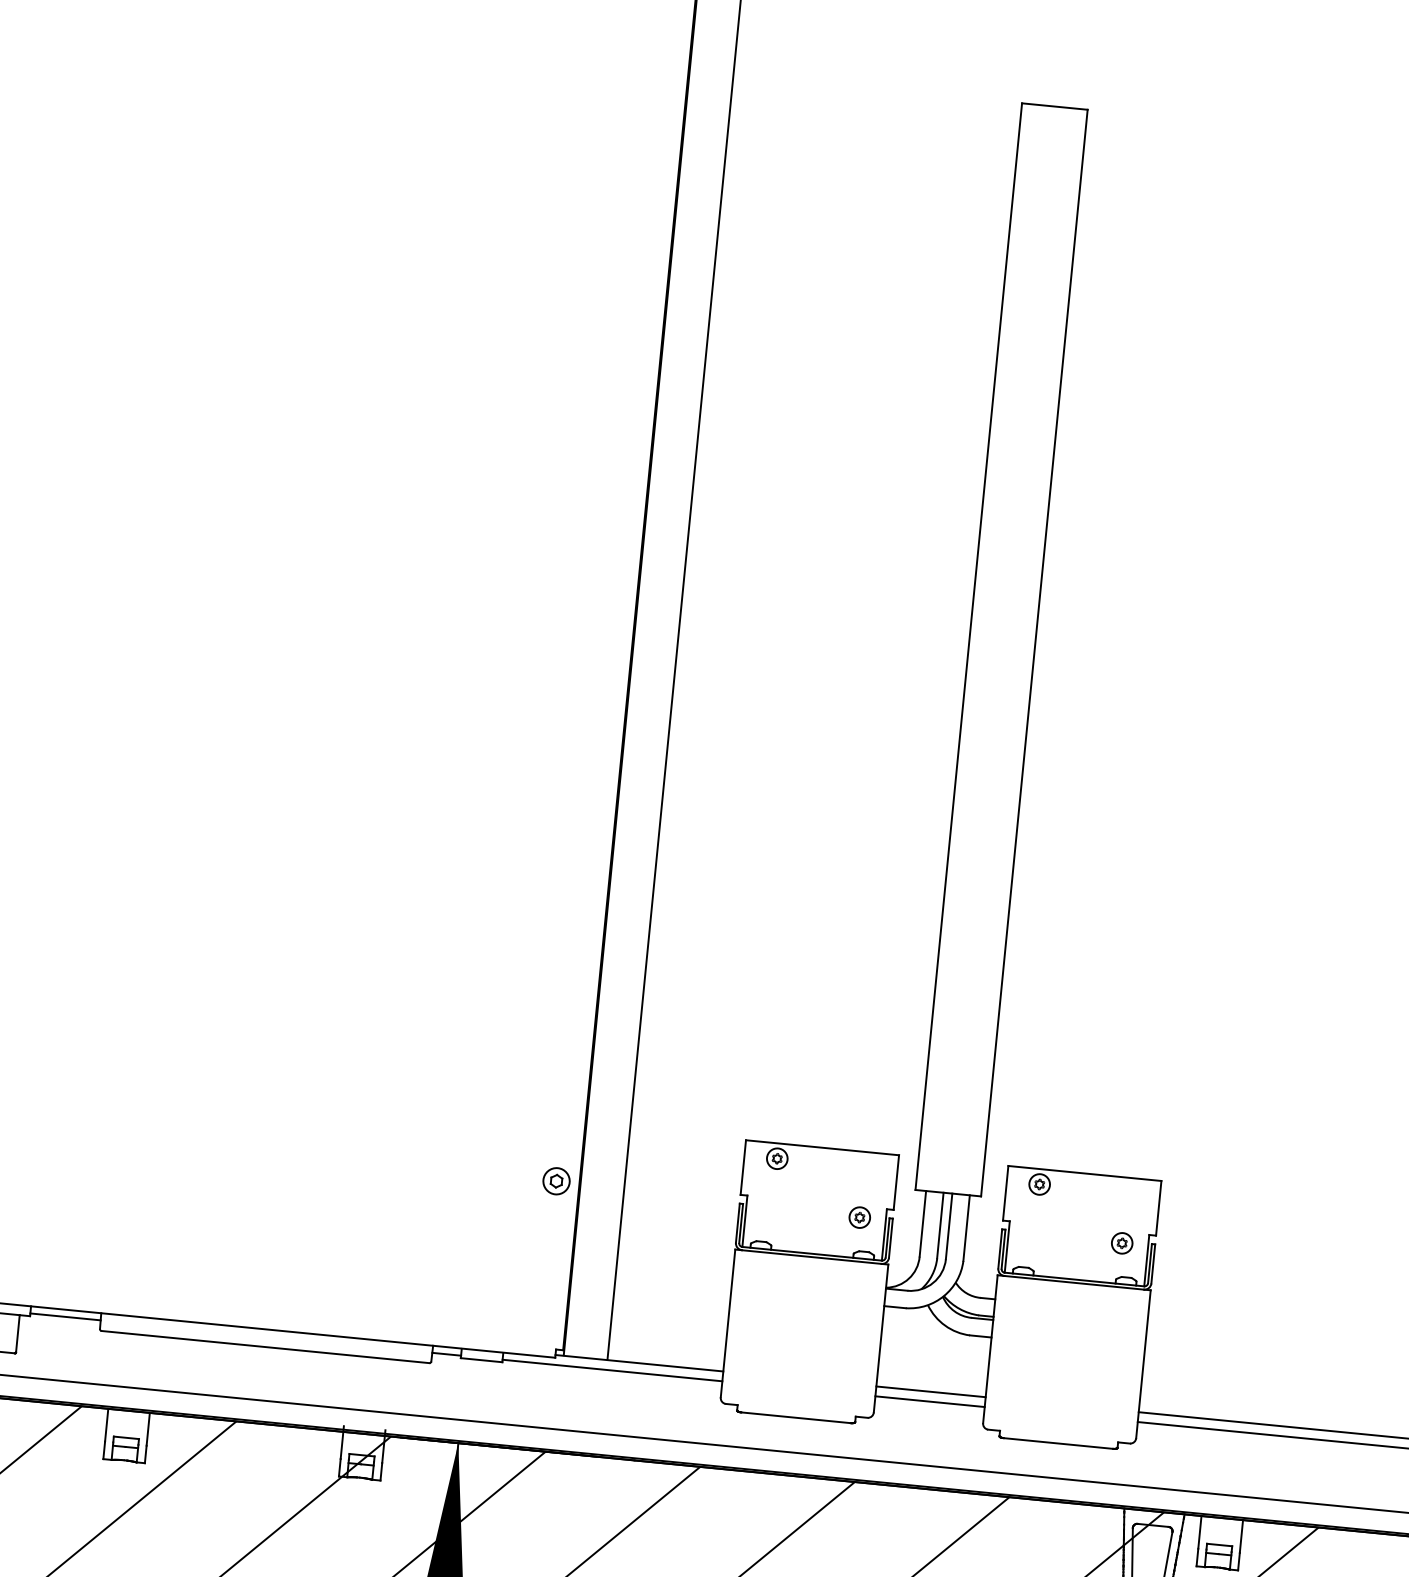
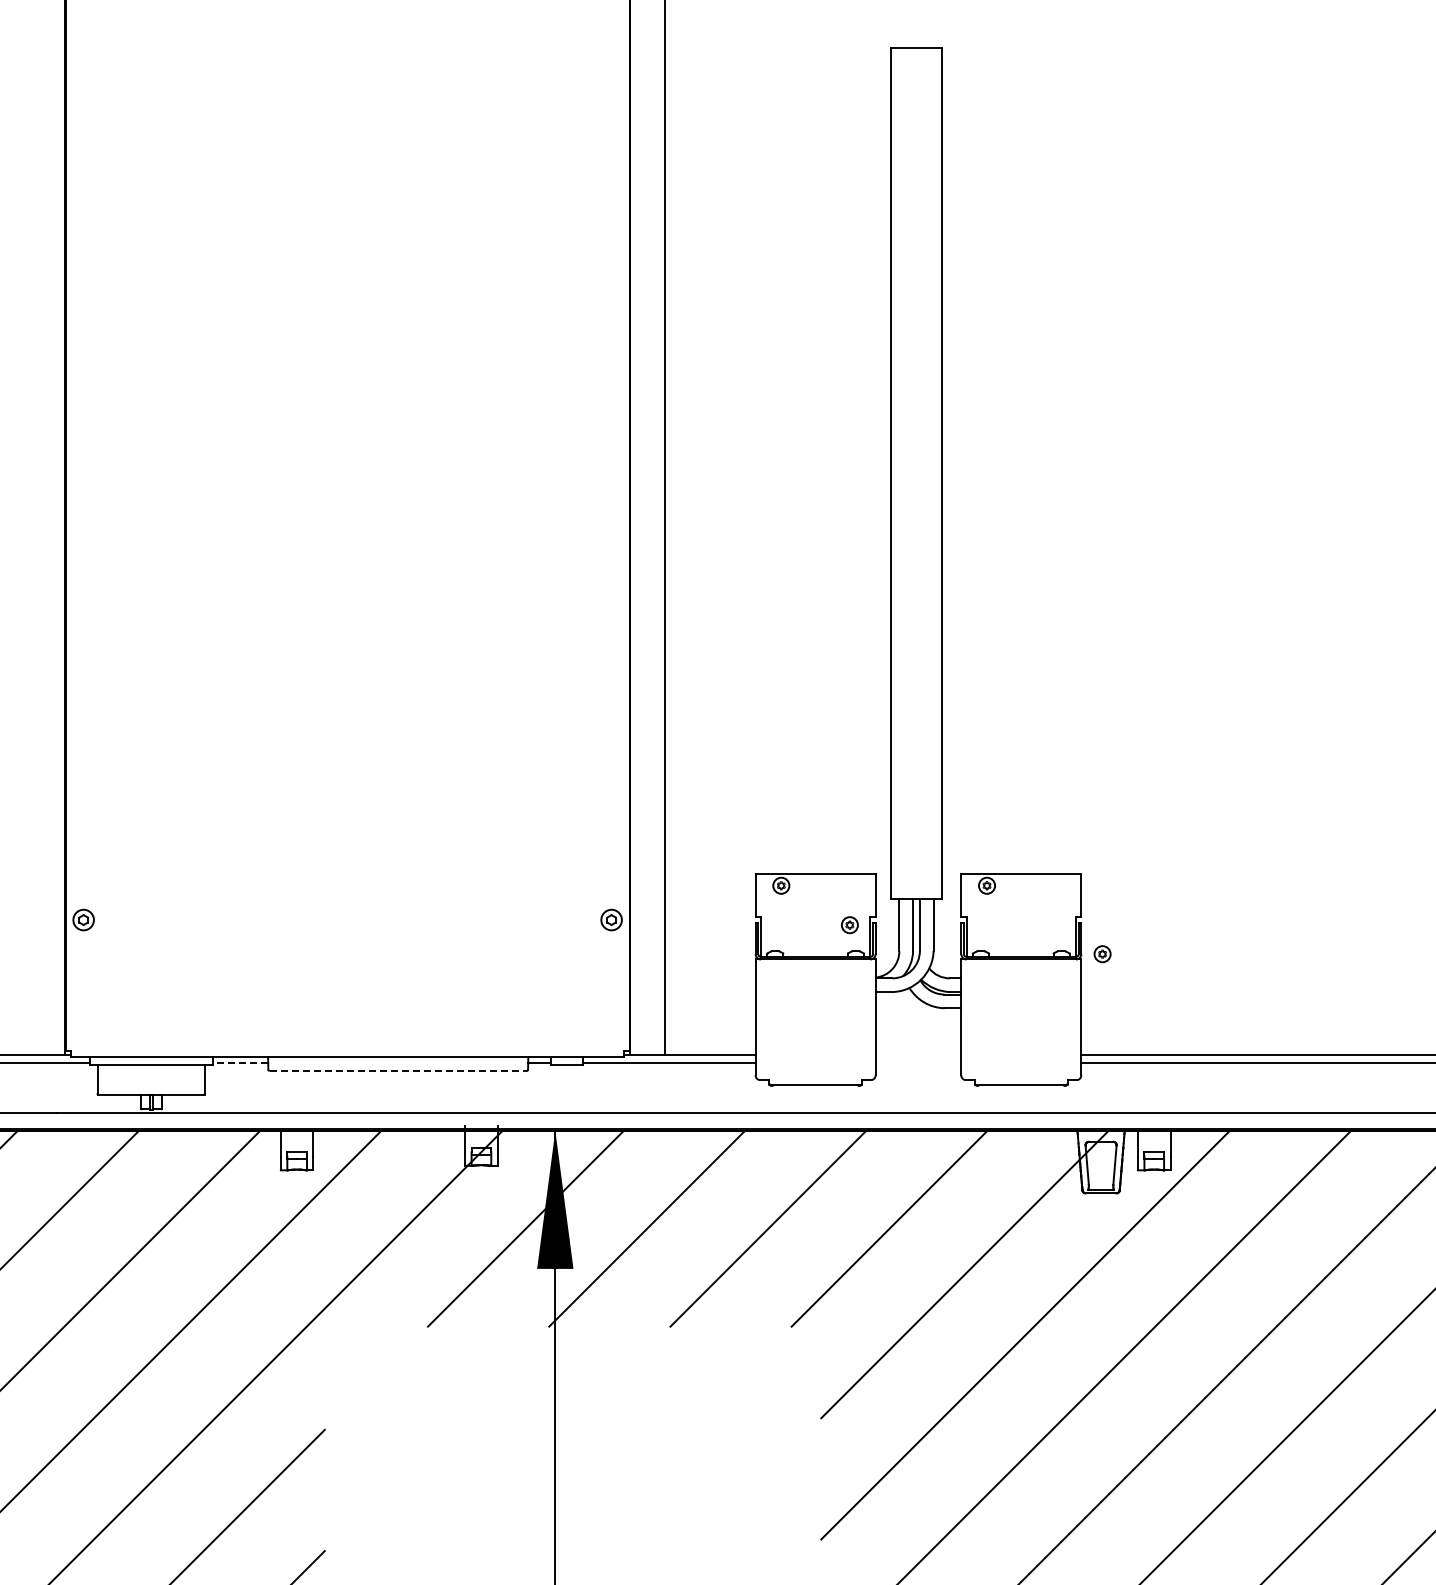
part: (1122, 1243) -> (1102, 954), moved
line: (65, 1316) -> (240, 1062), solid -> dashed
line: (265, 1346) -> (398, 1070), solid -> dashed
line: (931, 1392) -> (918, 1055), removed
line: (930, 1401) -> (918, 1062), removed

